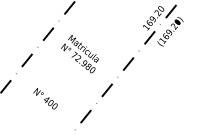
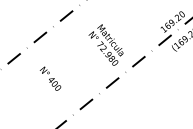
text: (79, 54) -> (105, 44), moved

